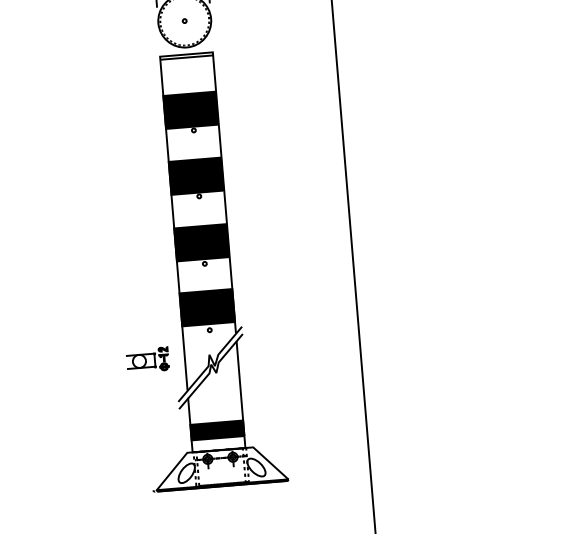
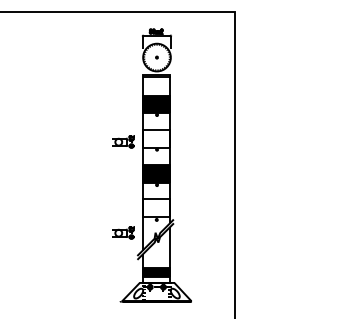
fill: (196, 175) -> (156, 138), removed
part: (134, 186) -> (123, 141), added
fill: (207, 306) -> (156, 207), removed

